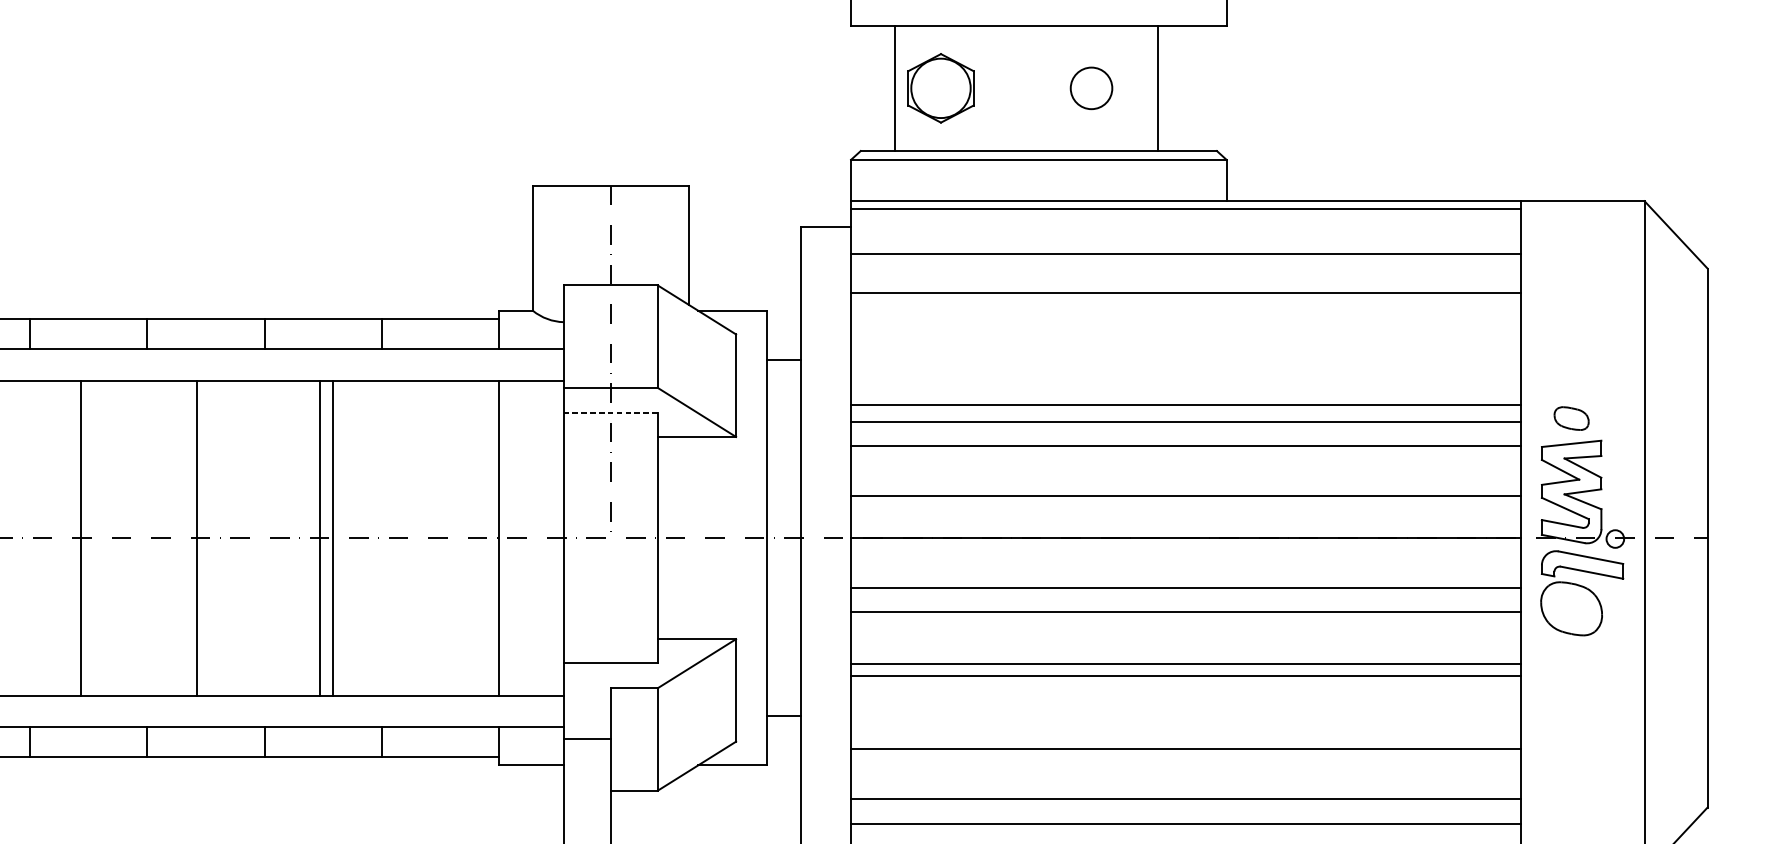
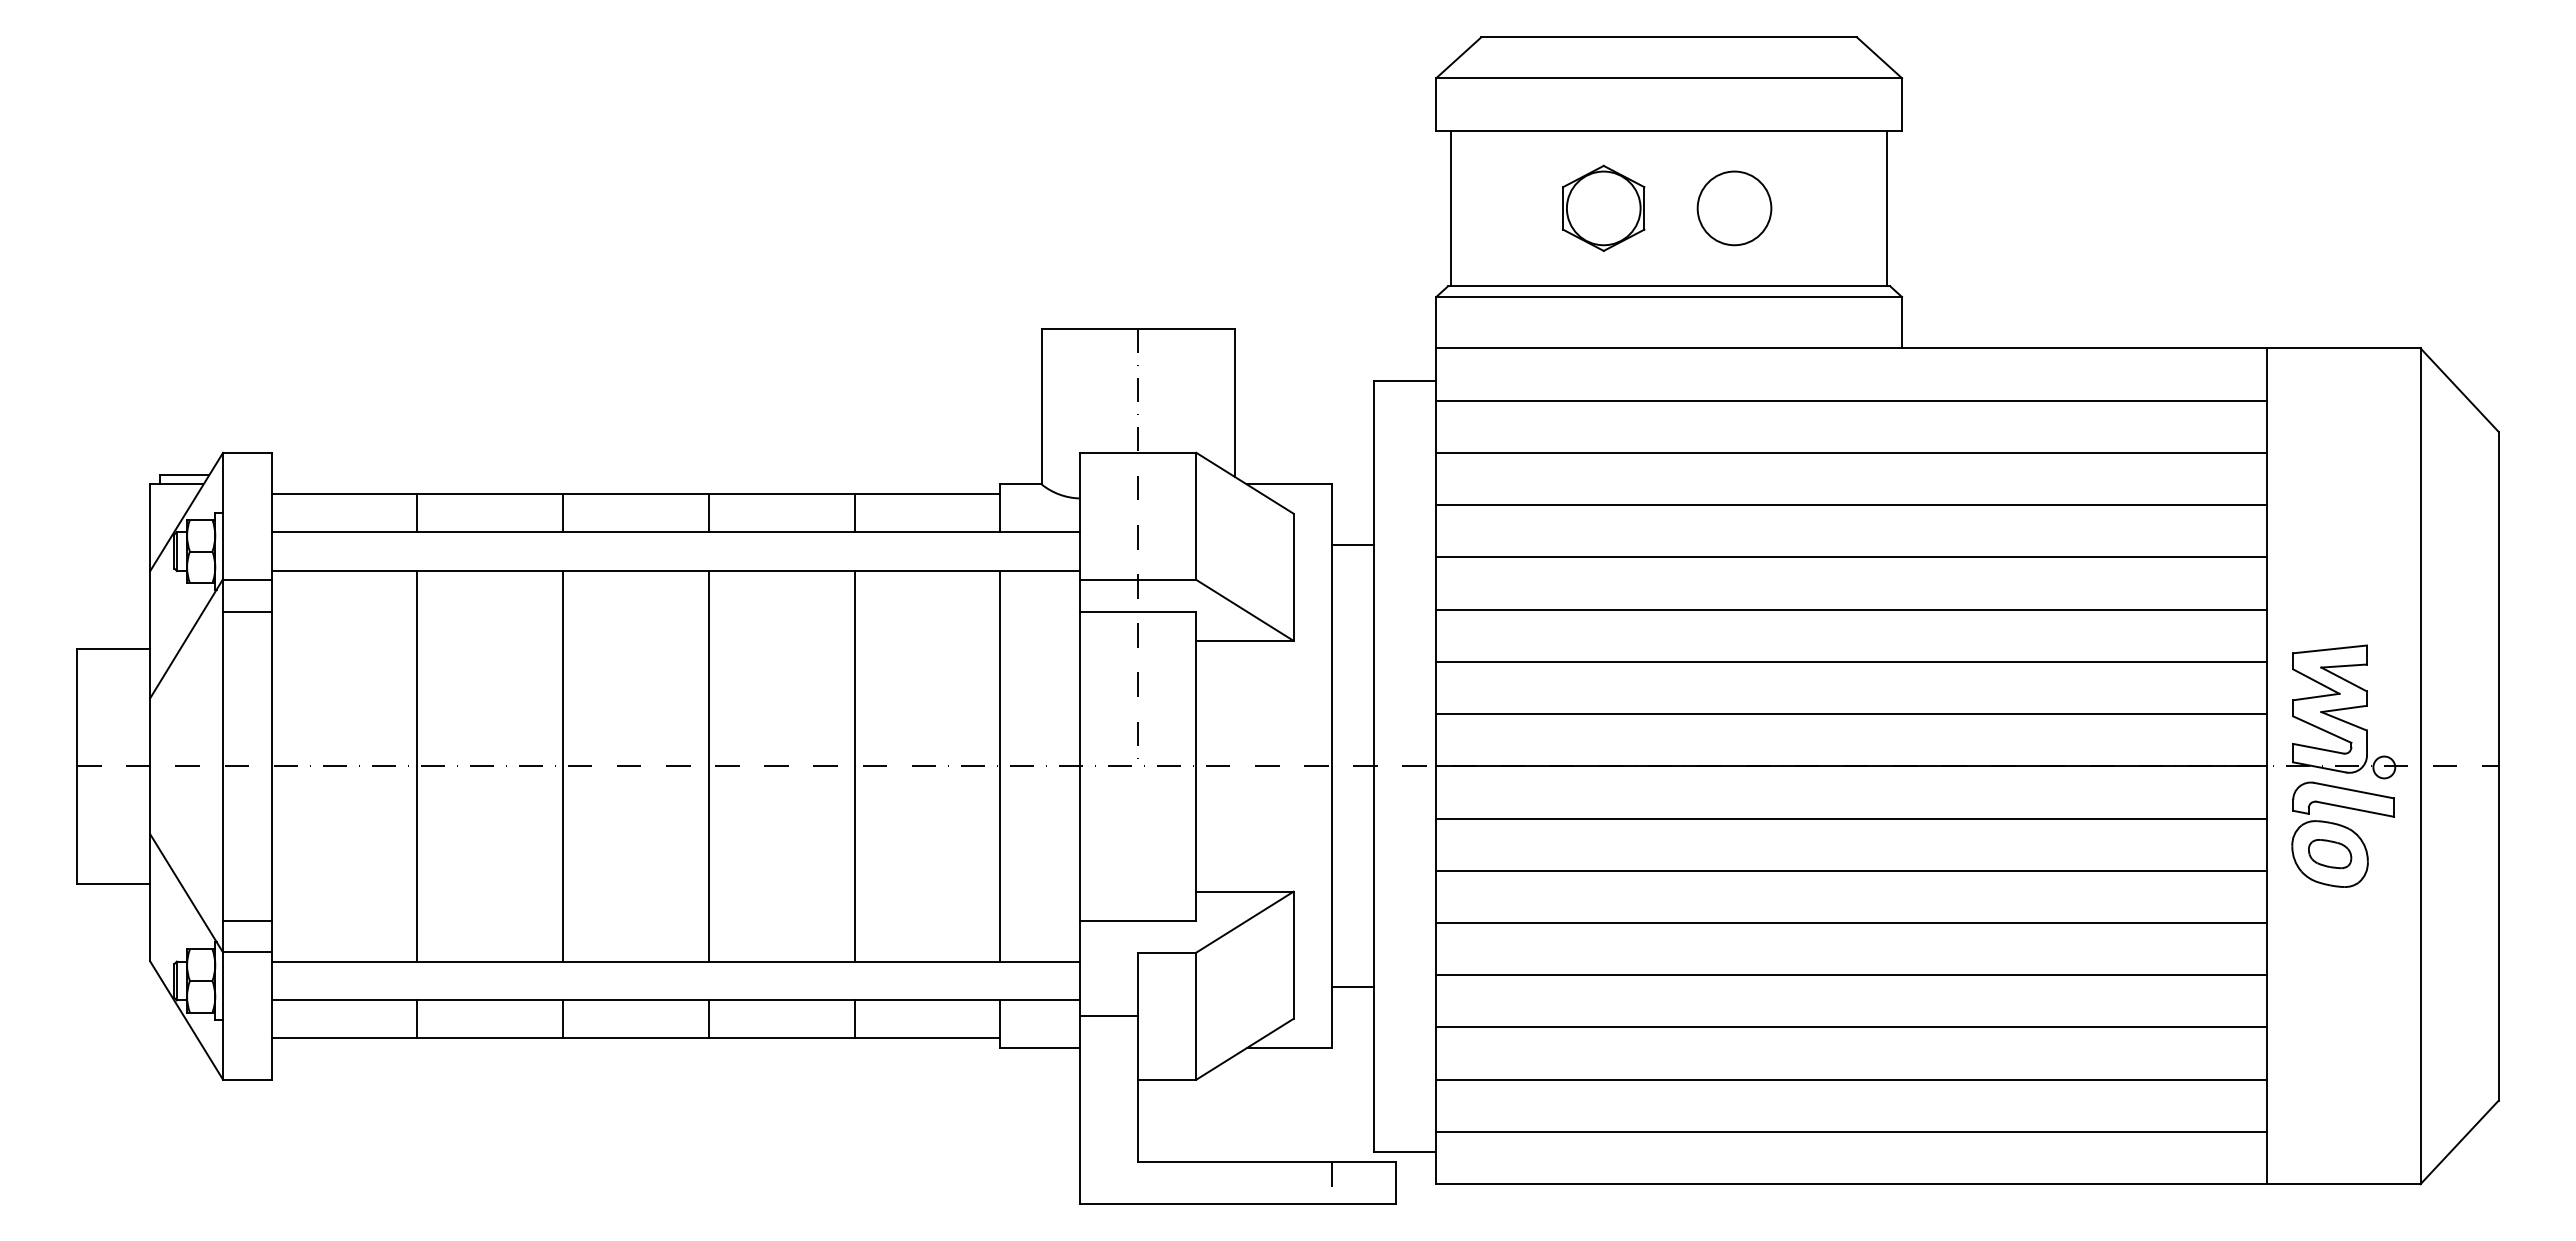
part: (940, 87) -> (1603, 207), moved
line: (895, 88) -> (1451, 208), moved
circle: (1091, 88) -> (1734, 208), size x1.43
line: (1158, 88) -> (1887, 208), moved
line: (1185, 209) -> (1851, 400), moved
line: (1185, 253) -> (1851, 452), moved
line: (1185, 293) -> (1851, 505), moved
line: (1185, 405) -> (1851, 557), moved
line: (610, 413) -> (1137, 611), dashed -> solid
part: (1571, 418) -> (2330, 854), moved
line: (1185, 421) -> (1851, 661), moved
line: (1185, 446) -> (1851, 609), moved
line: (80, 537) -> (417, 765), moved
line: (197, 537) -> (563, 765), moved
line: (320, 537) -> (709, 765), moved
line: (332, 537) -> (854, 765), moved
line: (1185, 588) -> (1851, 870), moved
line: (1185, 612) -> (1851, 818), moved
line: (1185, 676) -> (1851, 975), moved
line: (1185, 798) -> (1851, 1131), moved
line: (1185, 823) -> (1851, 1079), moved

